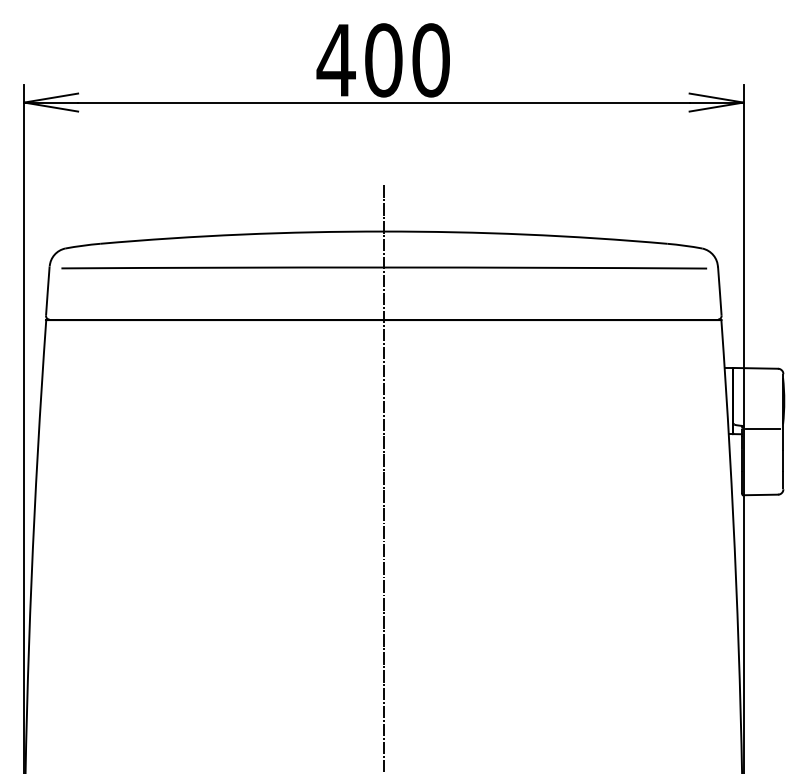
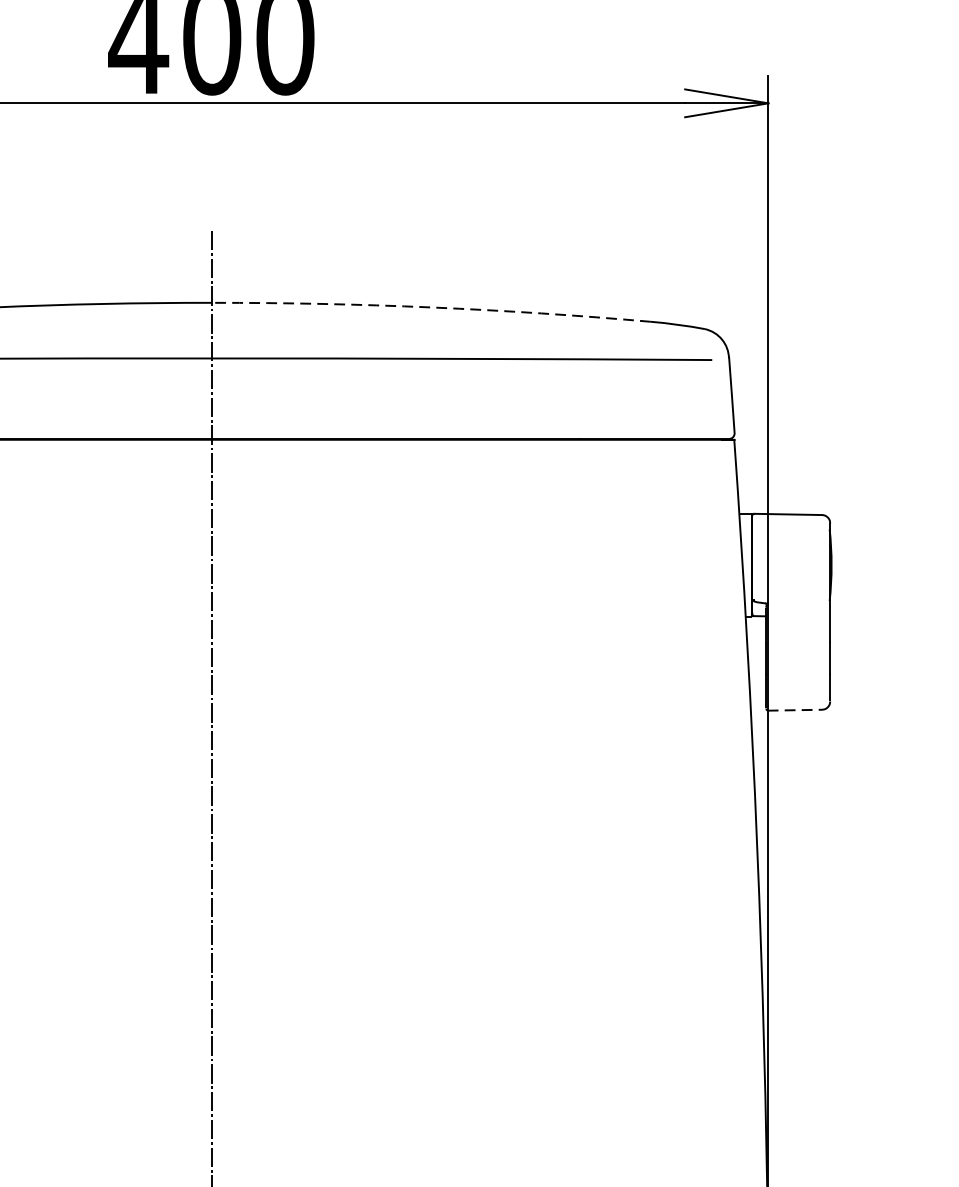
arc: (525, 234) -> (431, 307), solid -> dashed
line: (762, 429) -> (797, 608), removed
line: (760, 494) -> (794, 709), solid -> dashed

